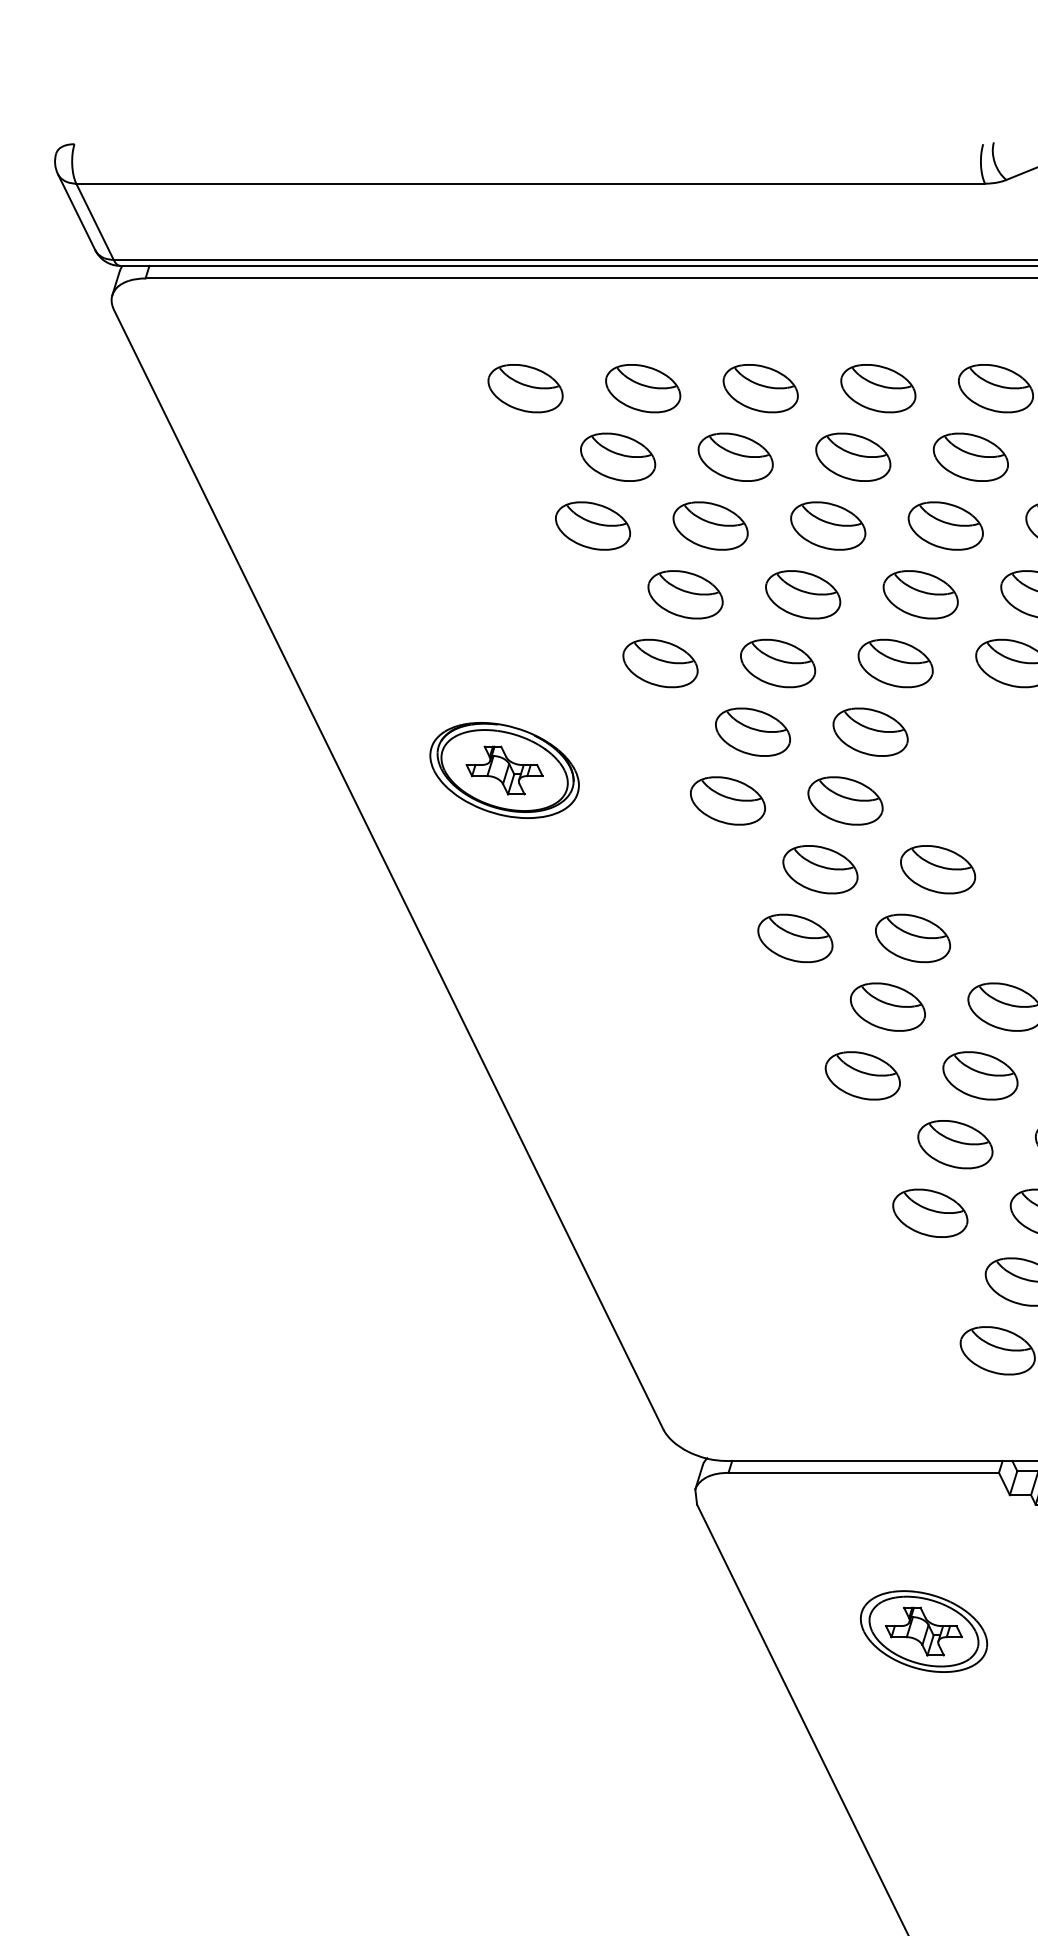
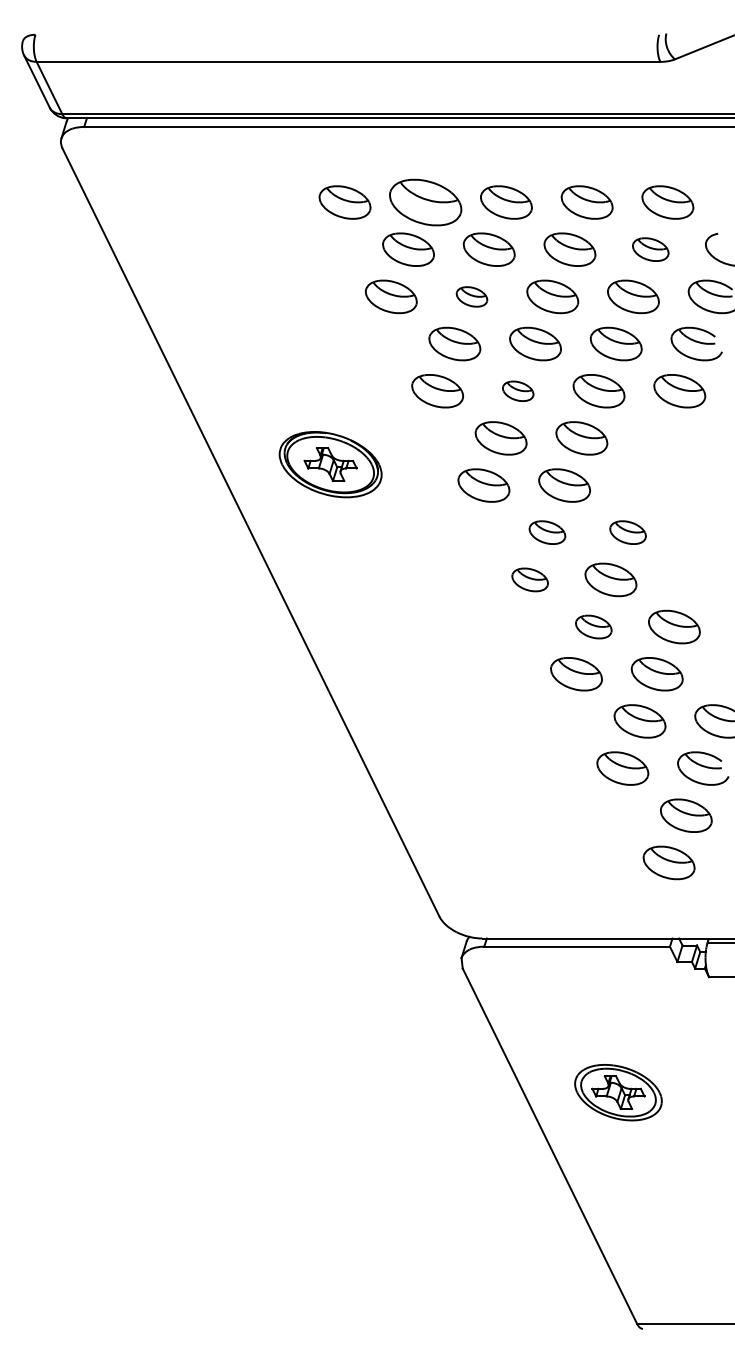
part: (642, 388) -> (425, 202), size x1.4
part: (970, 457) -> (650, 249), size x0.7
part: (709, 525) -> (471, 296), size x0.6
part: (776, 663) -> (517, 391), size x0.6
part: (820, 869) -> (547, 532), size x0.7
part: (937, 869) -> (627, 532), size x0.7
part: (794, 937) -> (529, 579), size x0.7
part: (887, 1006) -> (593, 626), size x0.7
part: (924, 1631) -> (618, 1092), moved

